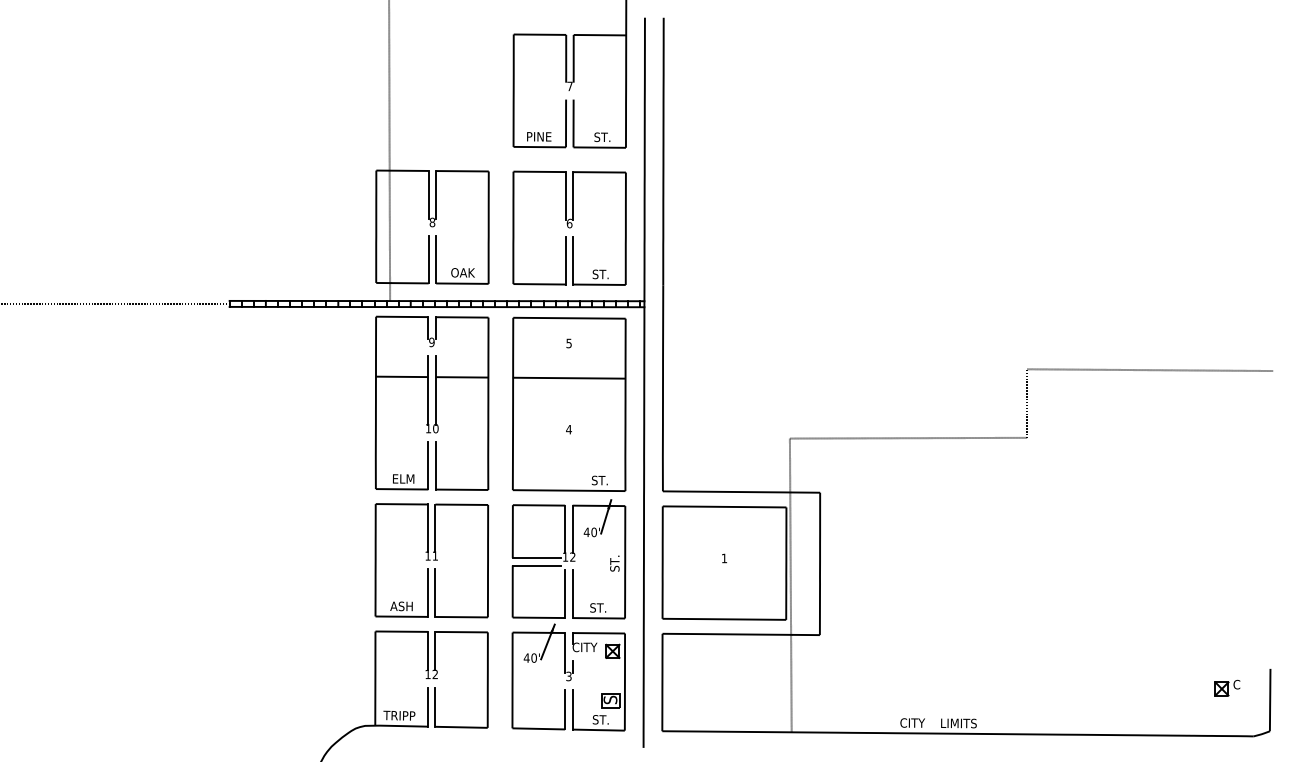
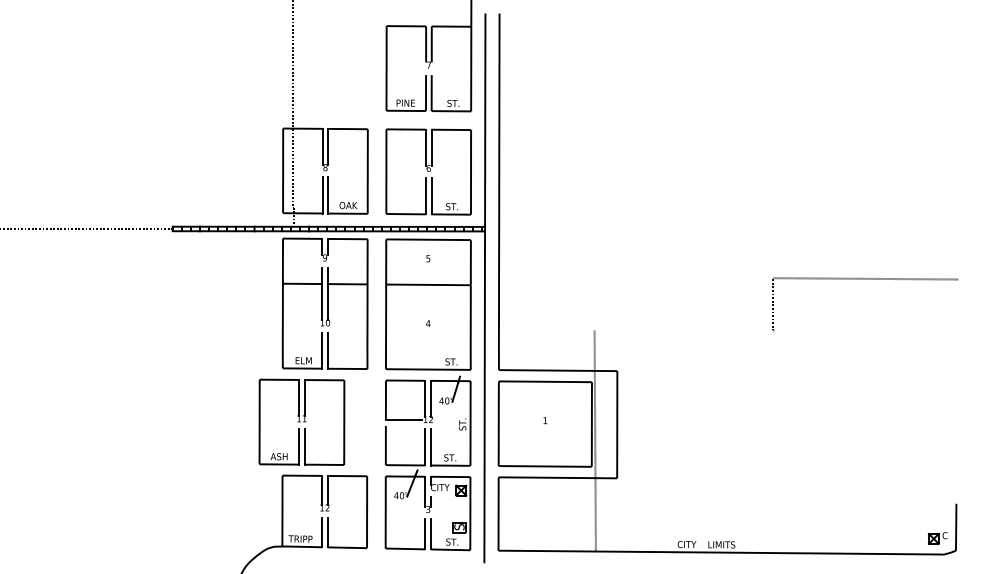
line: (908, 437) -> (683, 329), removed
part: (431, 559) -> (301, 421), moved
line: (536, 564) -> (403, 425), removed
part: (1226, 688) -> (937, 538), moved

